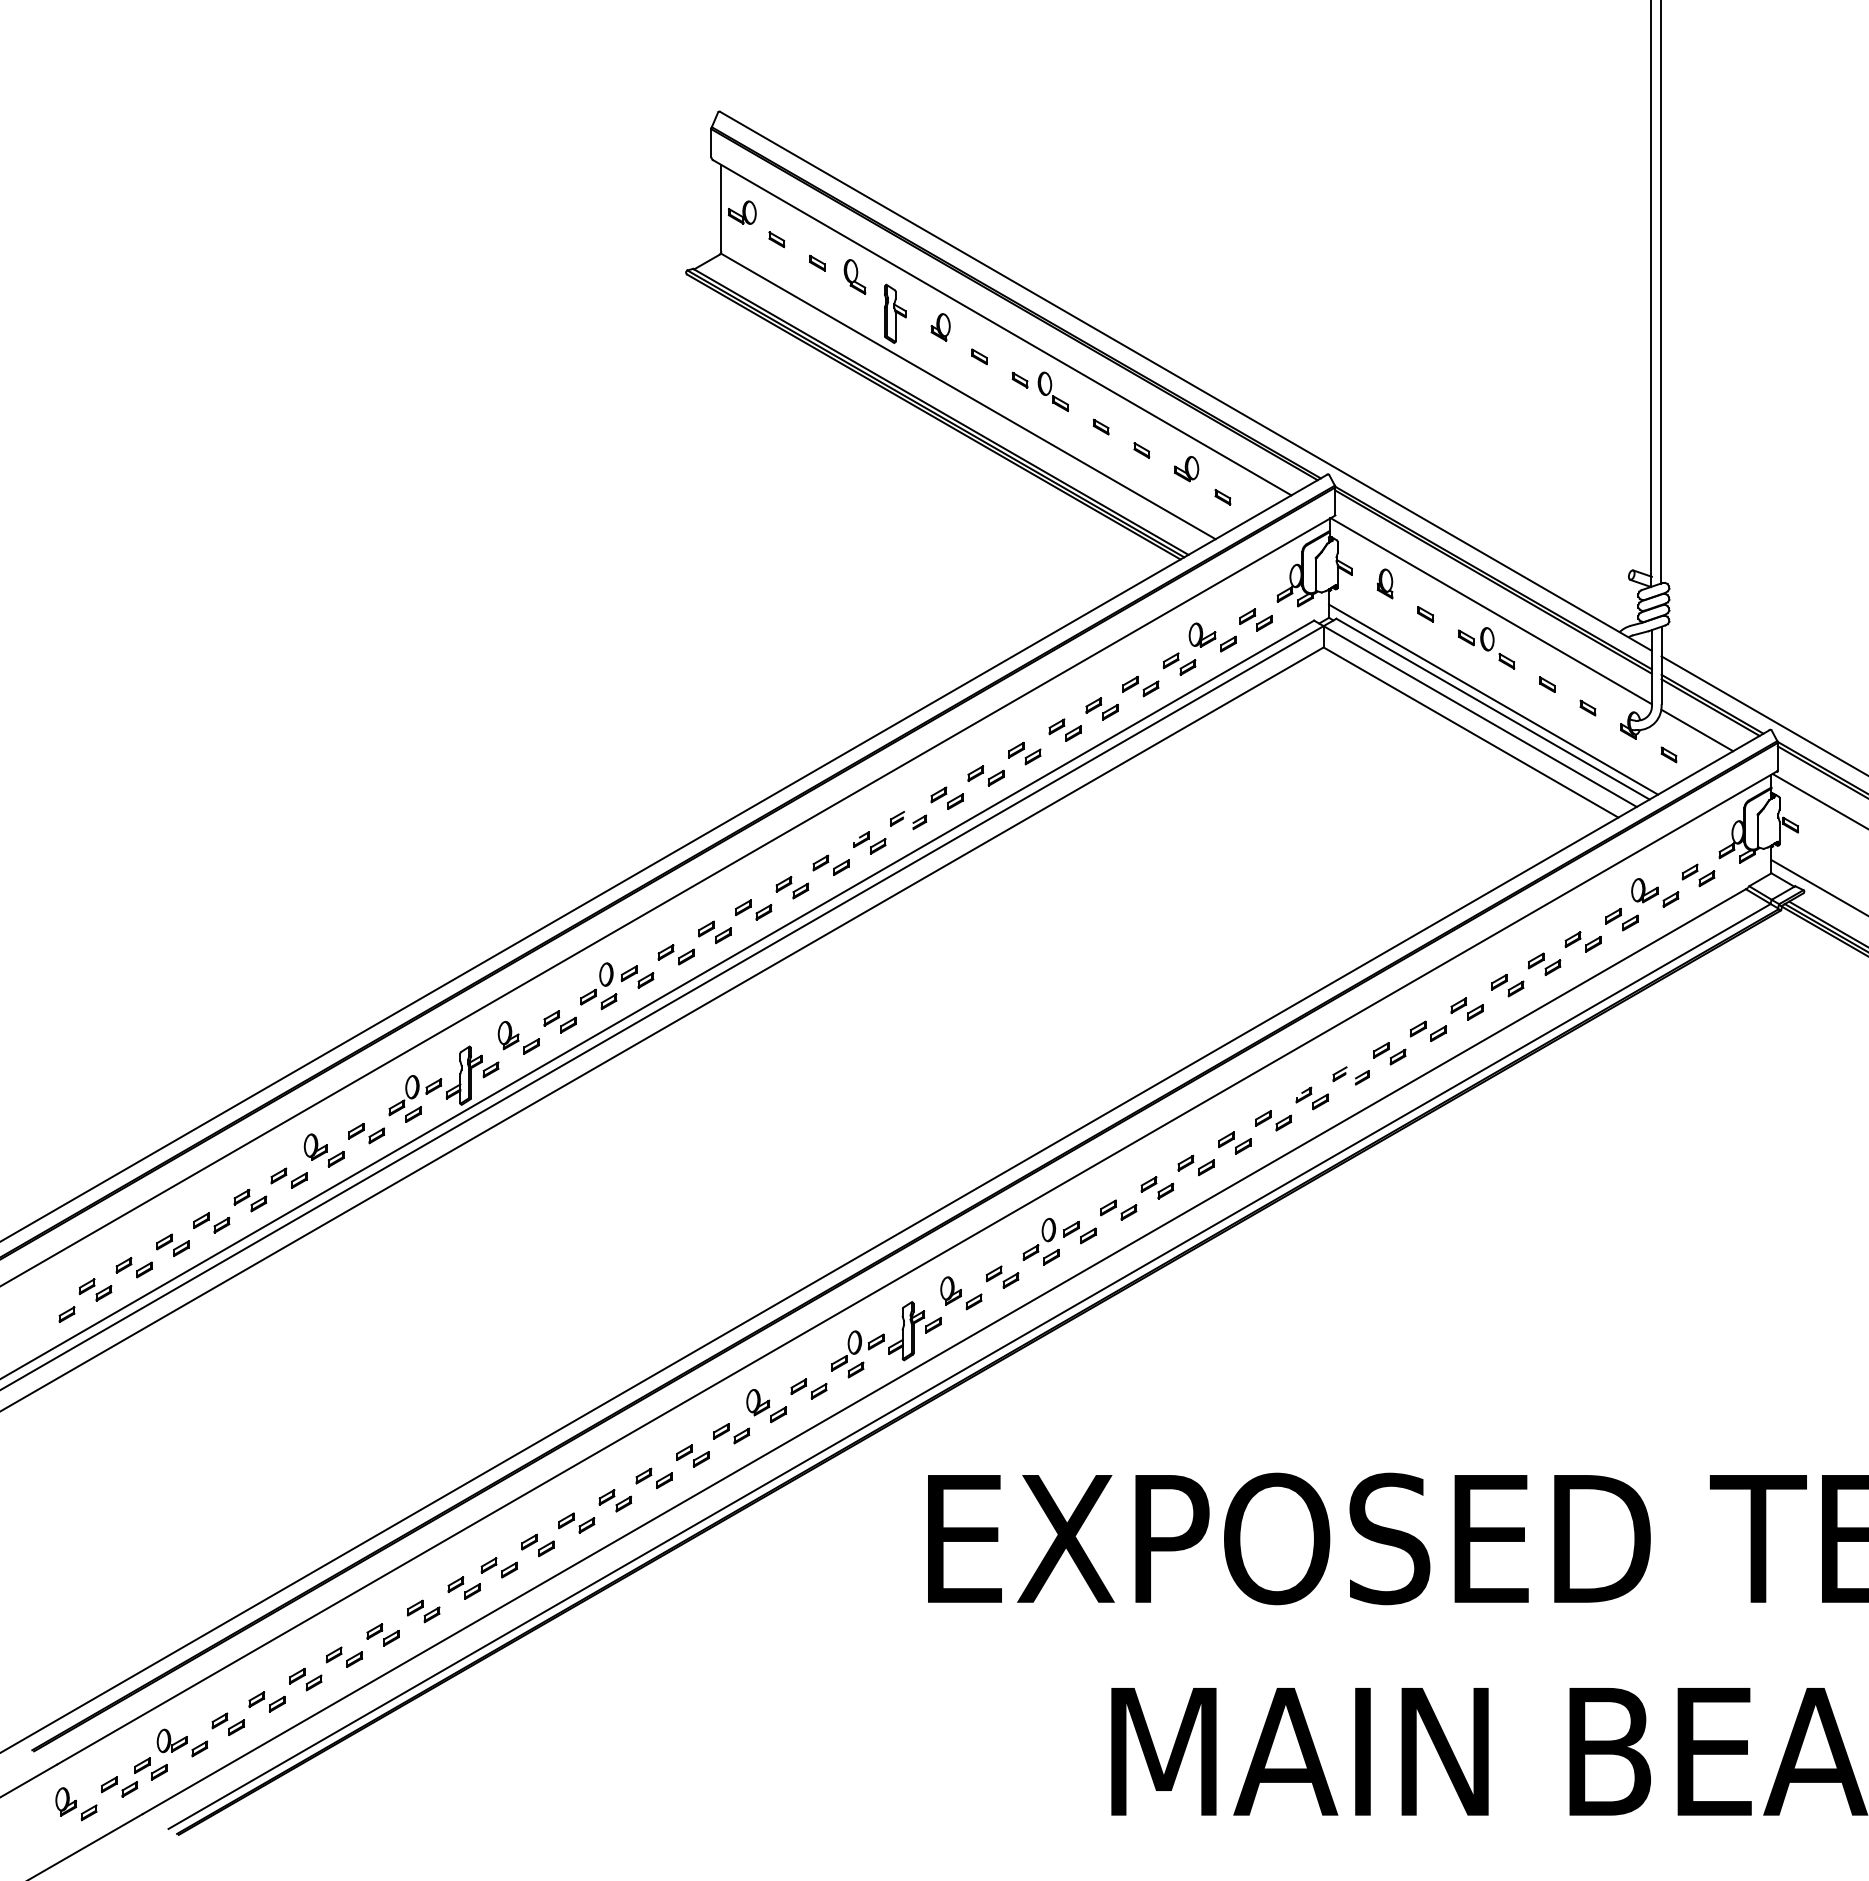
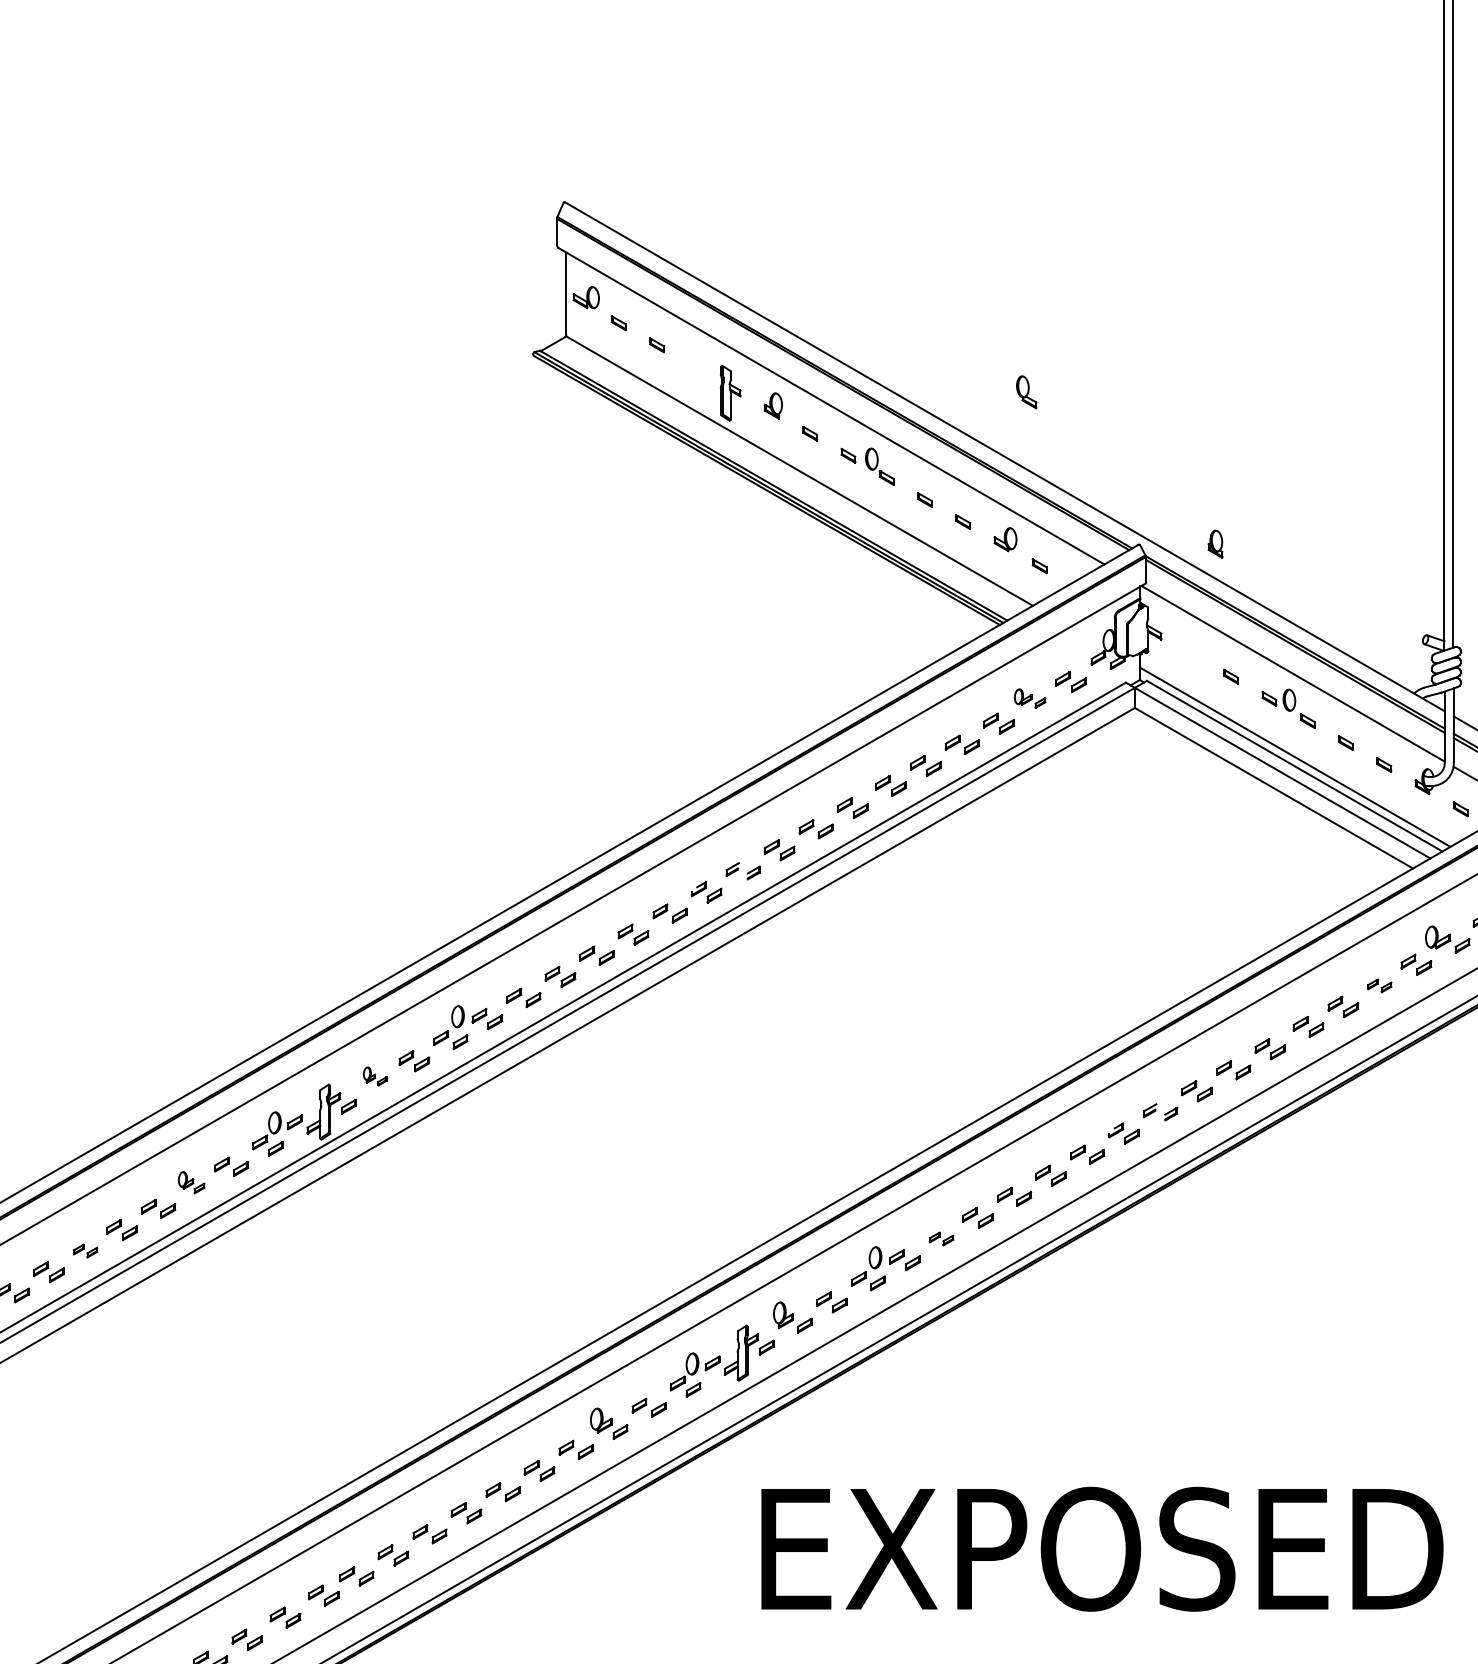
part: (854, 276) -> (1026, 391), moved
part: (1384, 583) -> (1214, 543), moved
part: (1212, 637) -> (1029, 698), size x0.7
part: (1582, 941) -> (1379, 985), size x0.7
part: (518, 1037) -> (375, 1076), size x0.6
part: (323, 1150) -> (191, 1182), size x0.7
part: (1118, 1209) -> (941, 1238), size x0.7
part: (211, 1222) -> (85, 1250), size x0.7

